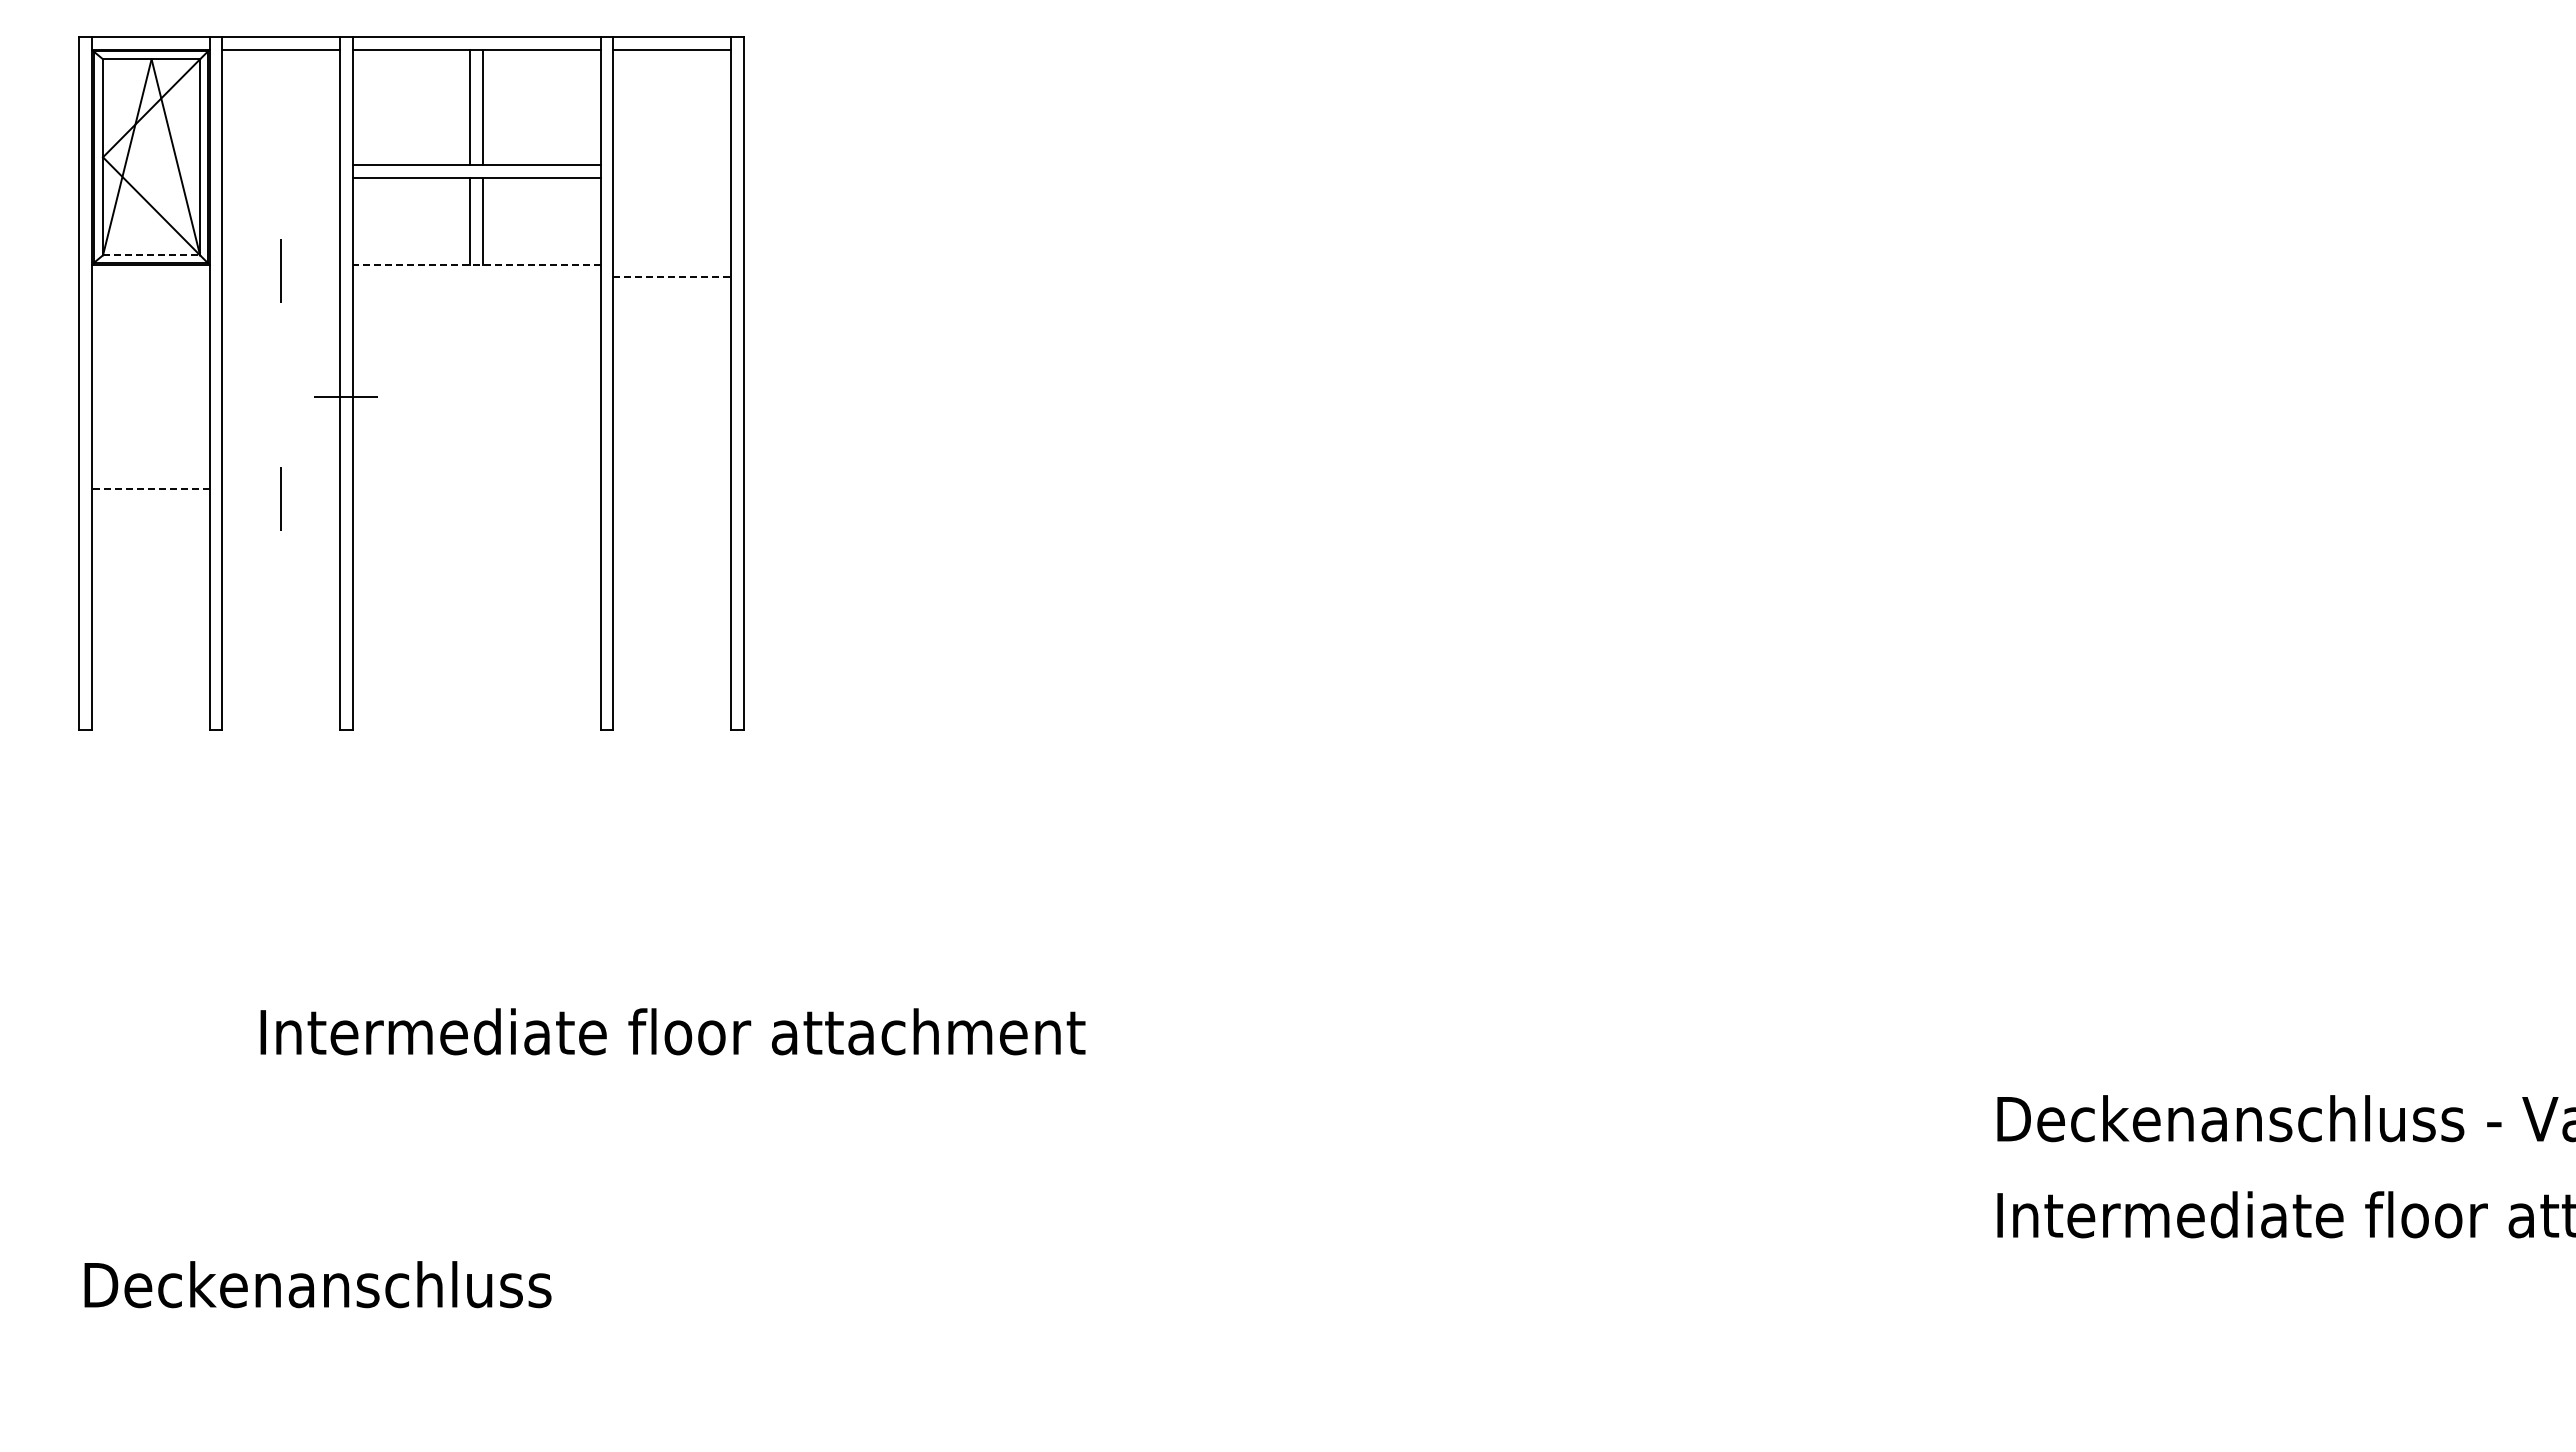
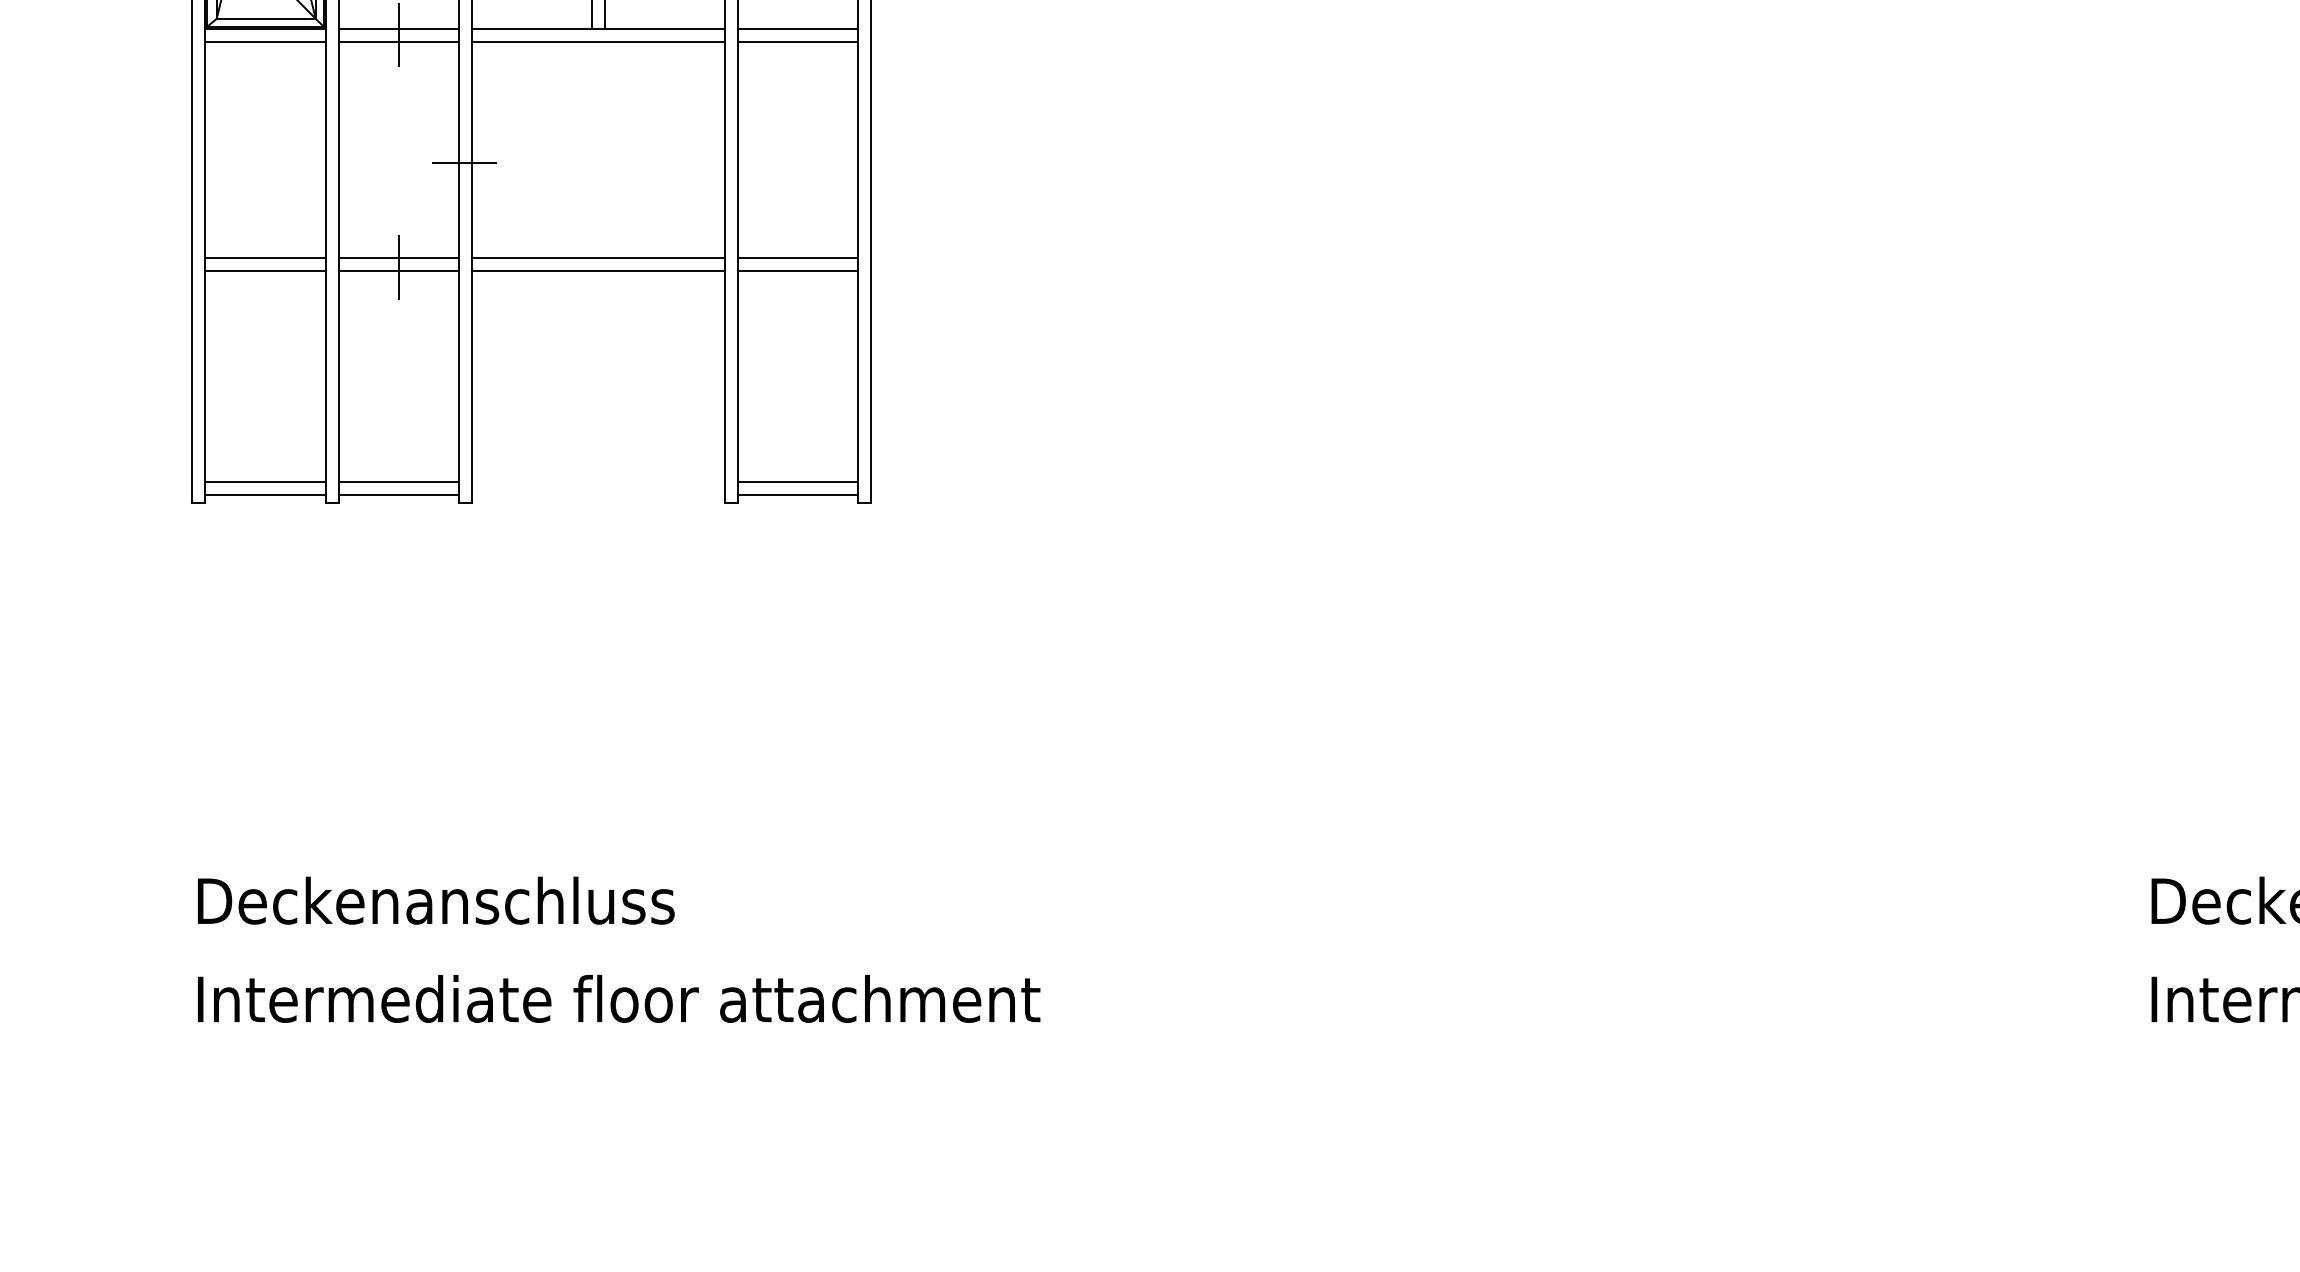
line: (151, 255) -> (266, 19), dashed -> solid
line: (280, 264) -> (397, 28), added
line: (476, 264) -> (598, 28), dashed -> solid
line: (672, 264) -> (798, 28), added
line: (150, 277) -> (265, 41), added
line: (280, 277) -> (397, 41), added
line: (476, 277) -> (598, 41), added
line: (672, 277) -> (798, 41), dashed -> solid
line: (150, 489) -> (265, 258), dashed -> solid
line: (280, 489) -> (397, 258), added
line: (476, 489) -> (598, 258), added
line: (672, 489) -> (798, 258), added
line: (150, 502) -> (265, 271), added
line: (280, 502) -> (397, 271), added
line: (476, 502) -> (598, 271), added
line: (672, 502) -> (798, 271), added
line: (150, 708) -> (265, 481), added
line: (280, 708) -> (397, 481), added
line: (672, 708) -> (798, 481), added
line: (150, 721) -> (265, 495), added
line: (280, 721) -> (397, 495), added
line: (672, 721) -> (798, 495), added
text: (672, 1031) -> (618, 998), moved
text: (317, 1284) -> (435, 900), moved

